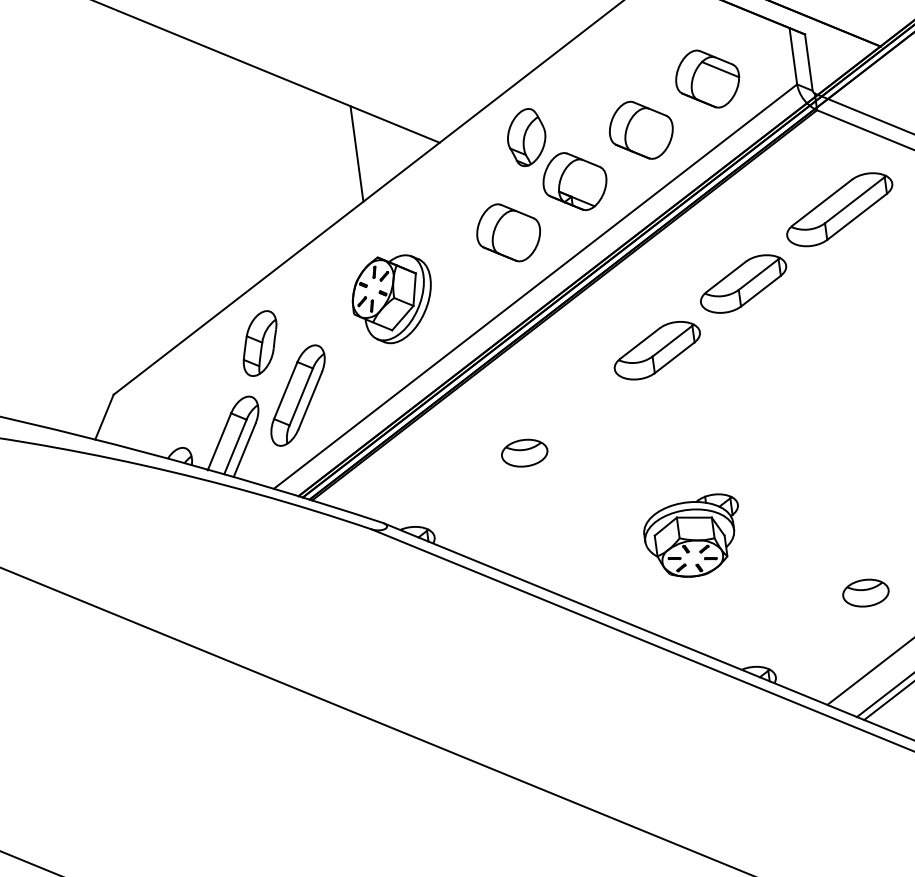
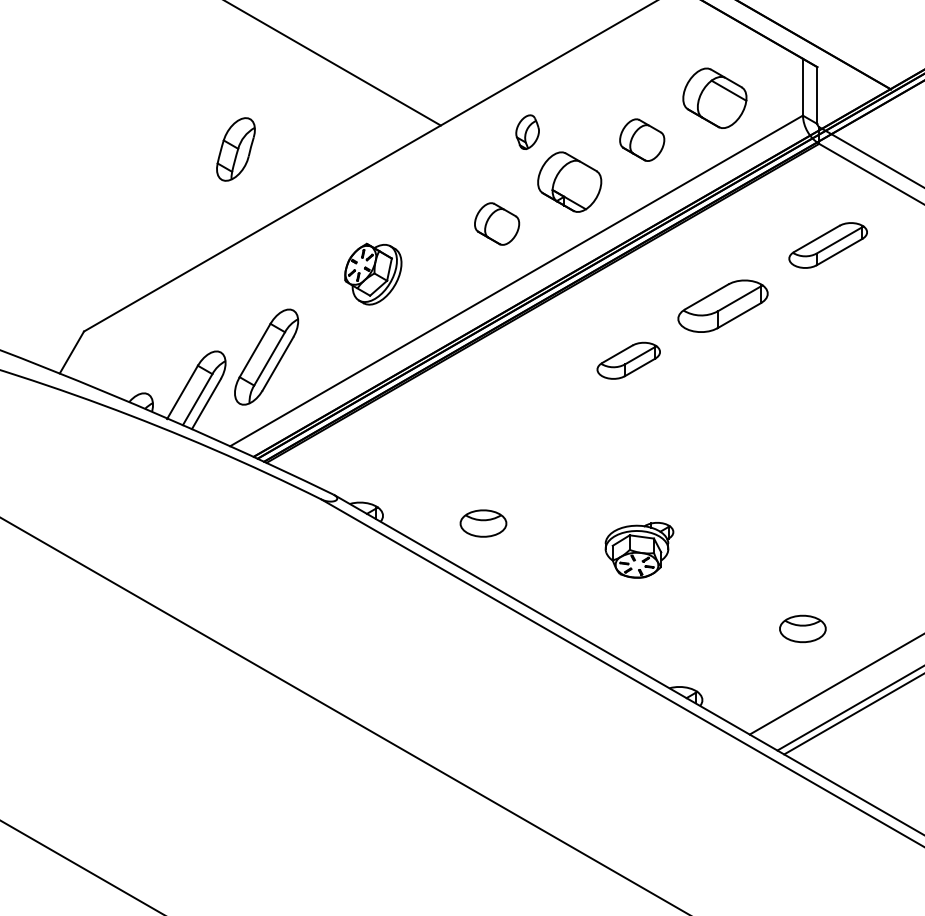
part: (640, 129) -> (641, 139), size x0.7
part: (526, 138) -> (527, 132), size x0.6
line: (357, 153) -> (357, 125), removed
part: (838, 209) -> (827, 245), size x0.7
part: (507, 232) -> (496, 223), size x0.7
part: (392, 298) -> (373, 273), size x0.7
part: (259, 343) -> (235, 149), moved
part: (657, 350) -> (628, 360), size x0.7
part: (524, 453) -> (483, 523), moved
part: (693, 537) -> (639, 550), size x0.7

